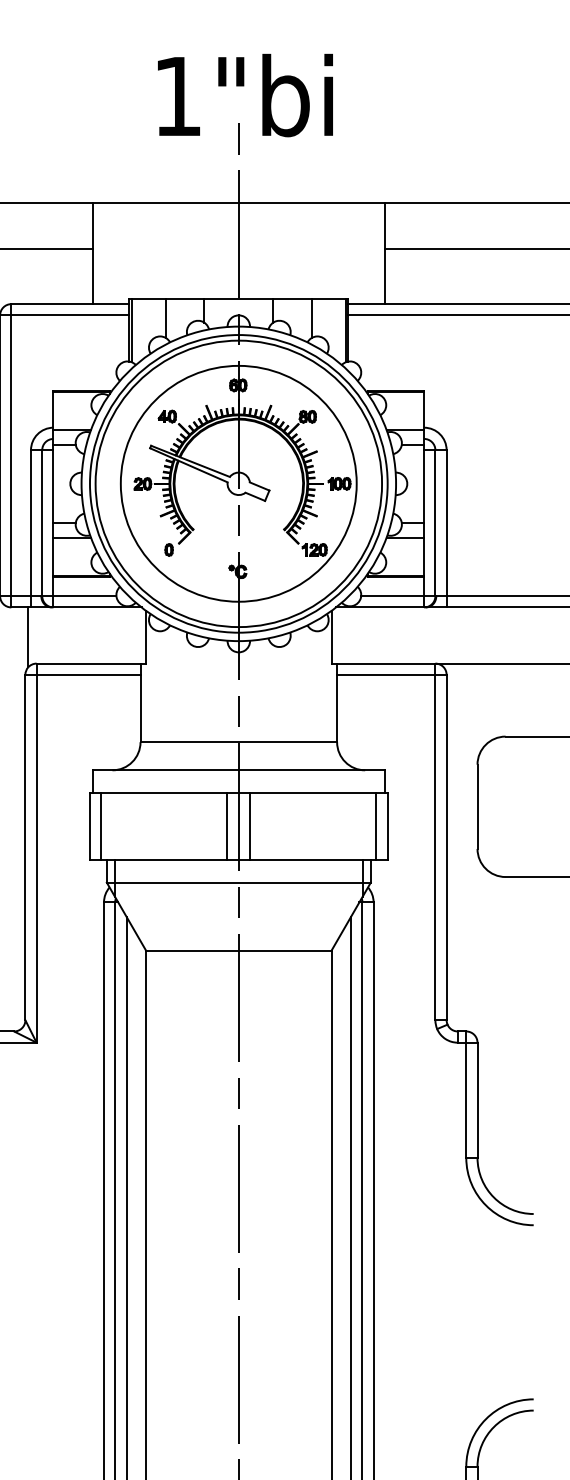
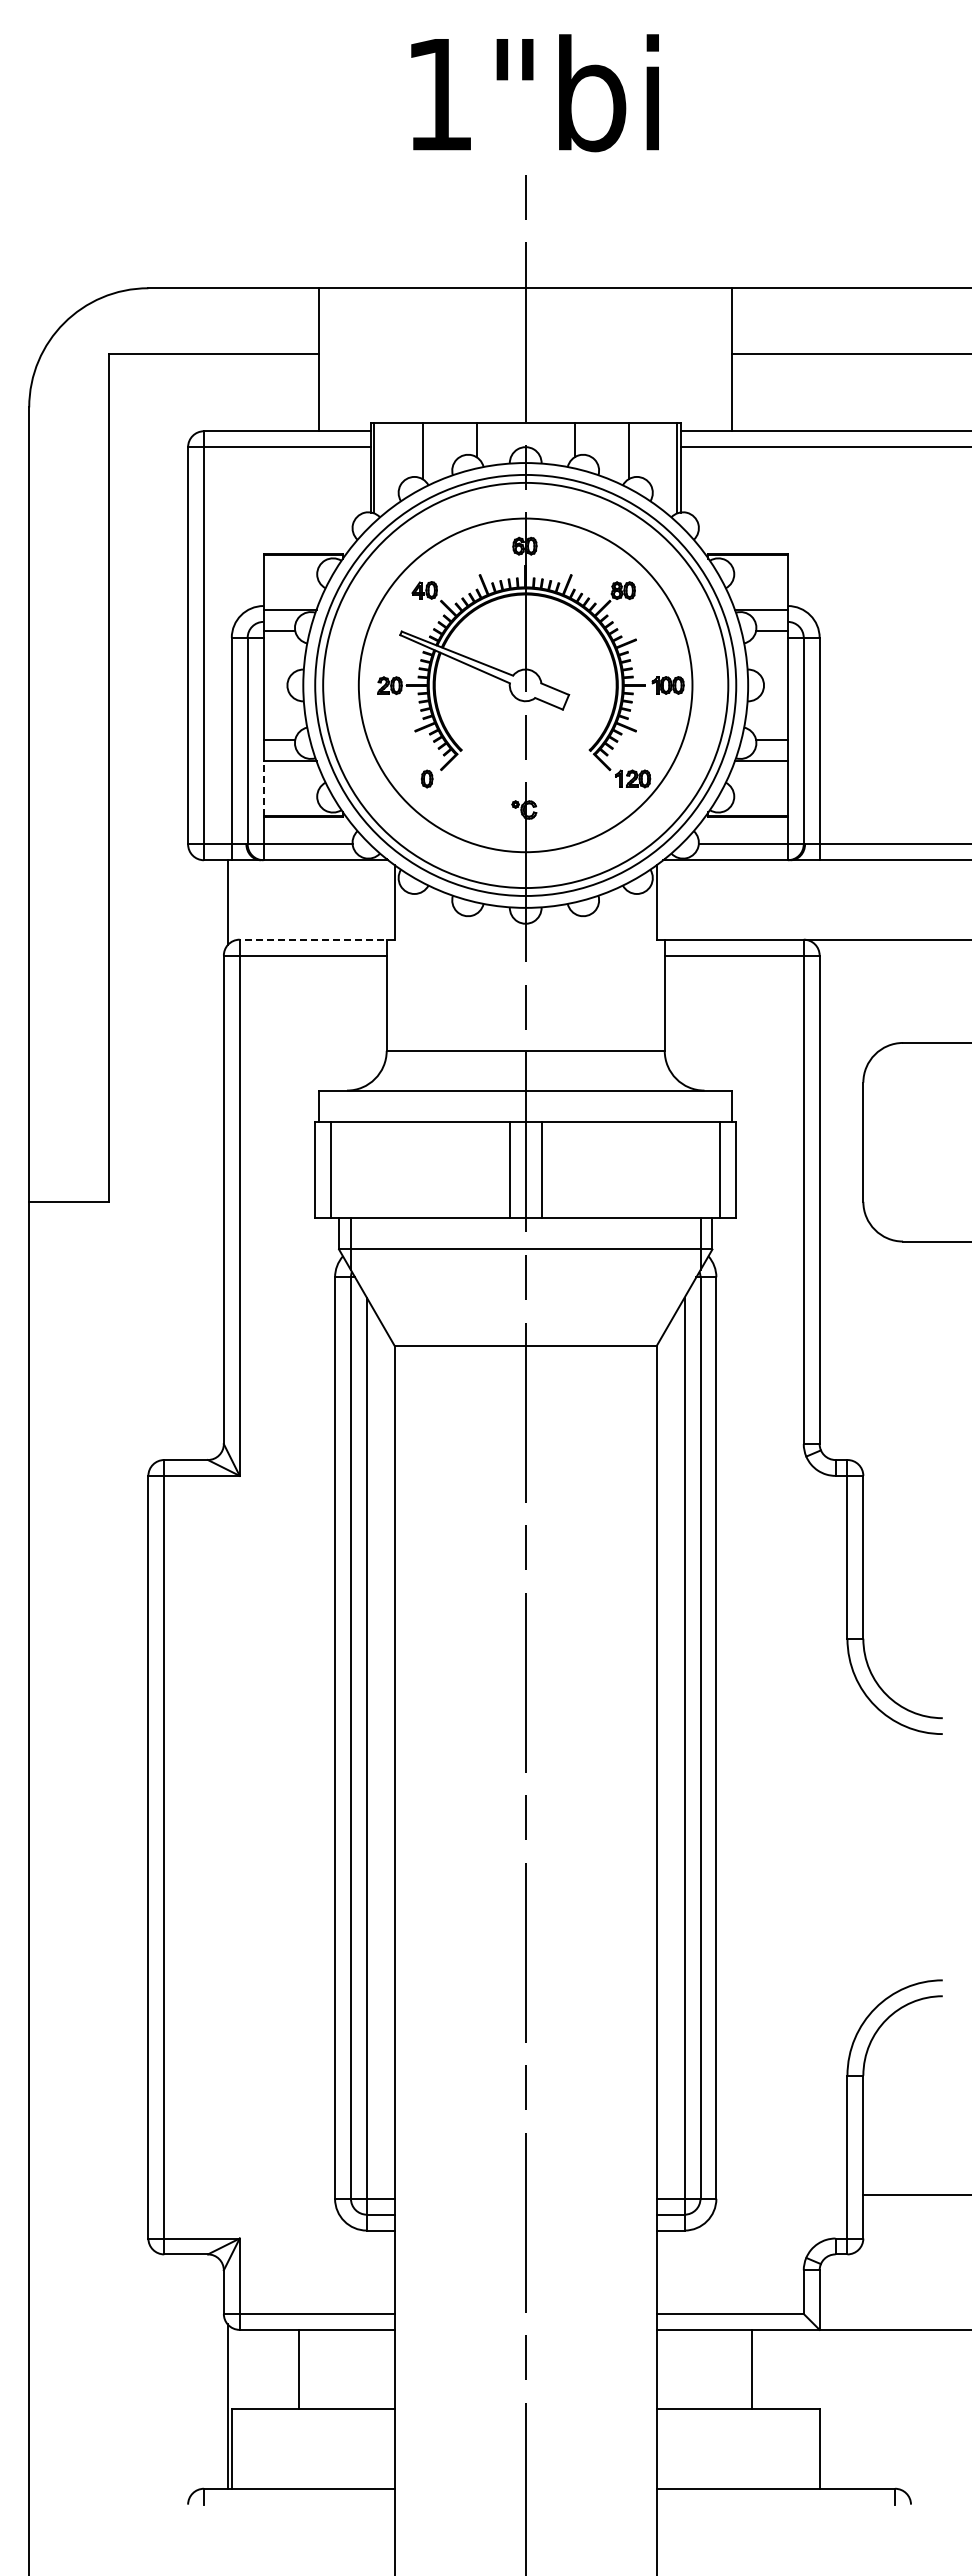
text: (245, 95) -> (534, 93), moved
line: (53, 556) -> (263, 788), solid -> dashed
line: (90, 663) -> (316, 939), solid -> dashed

